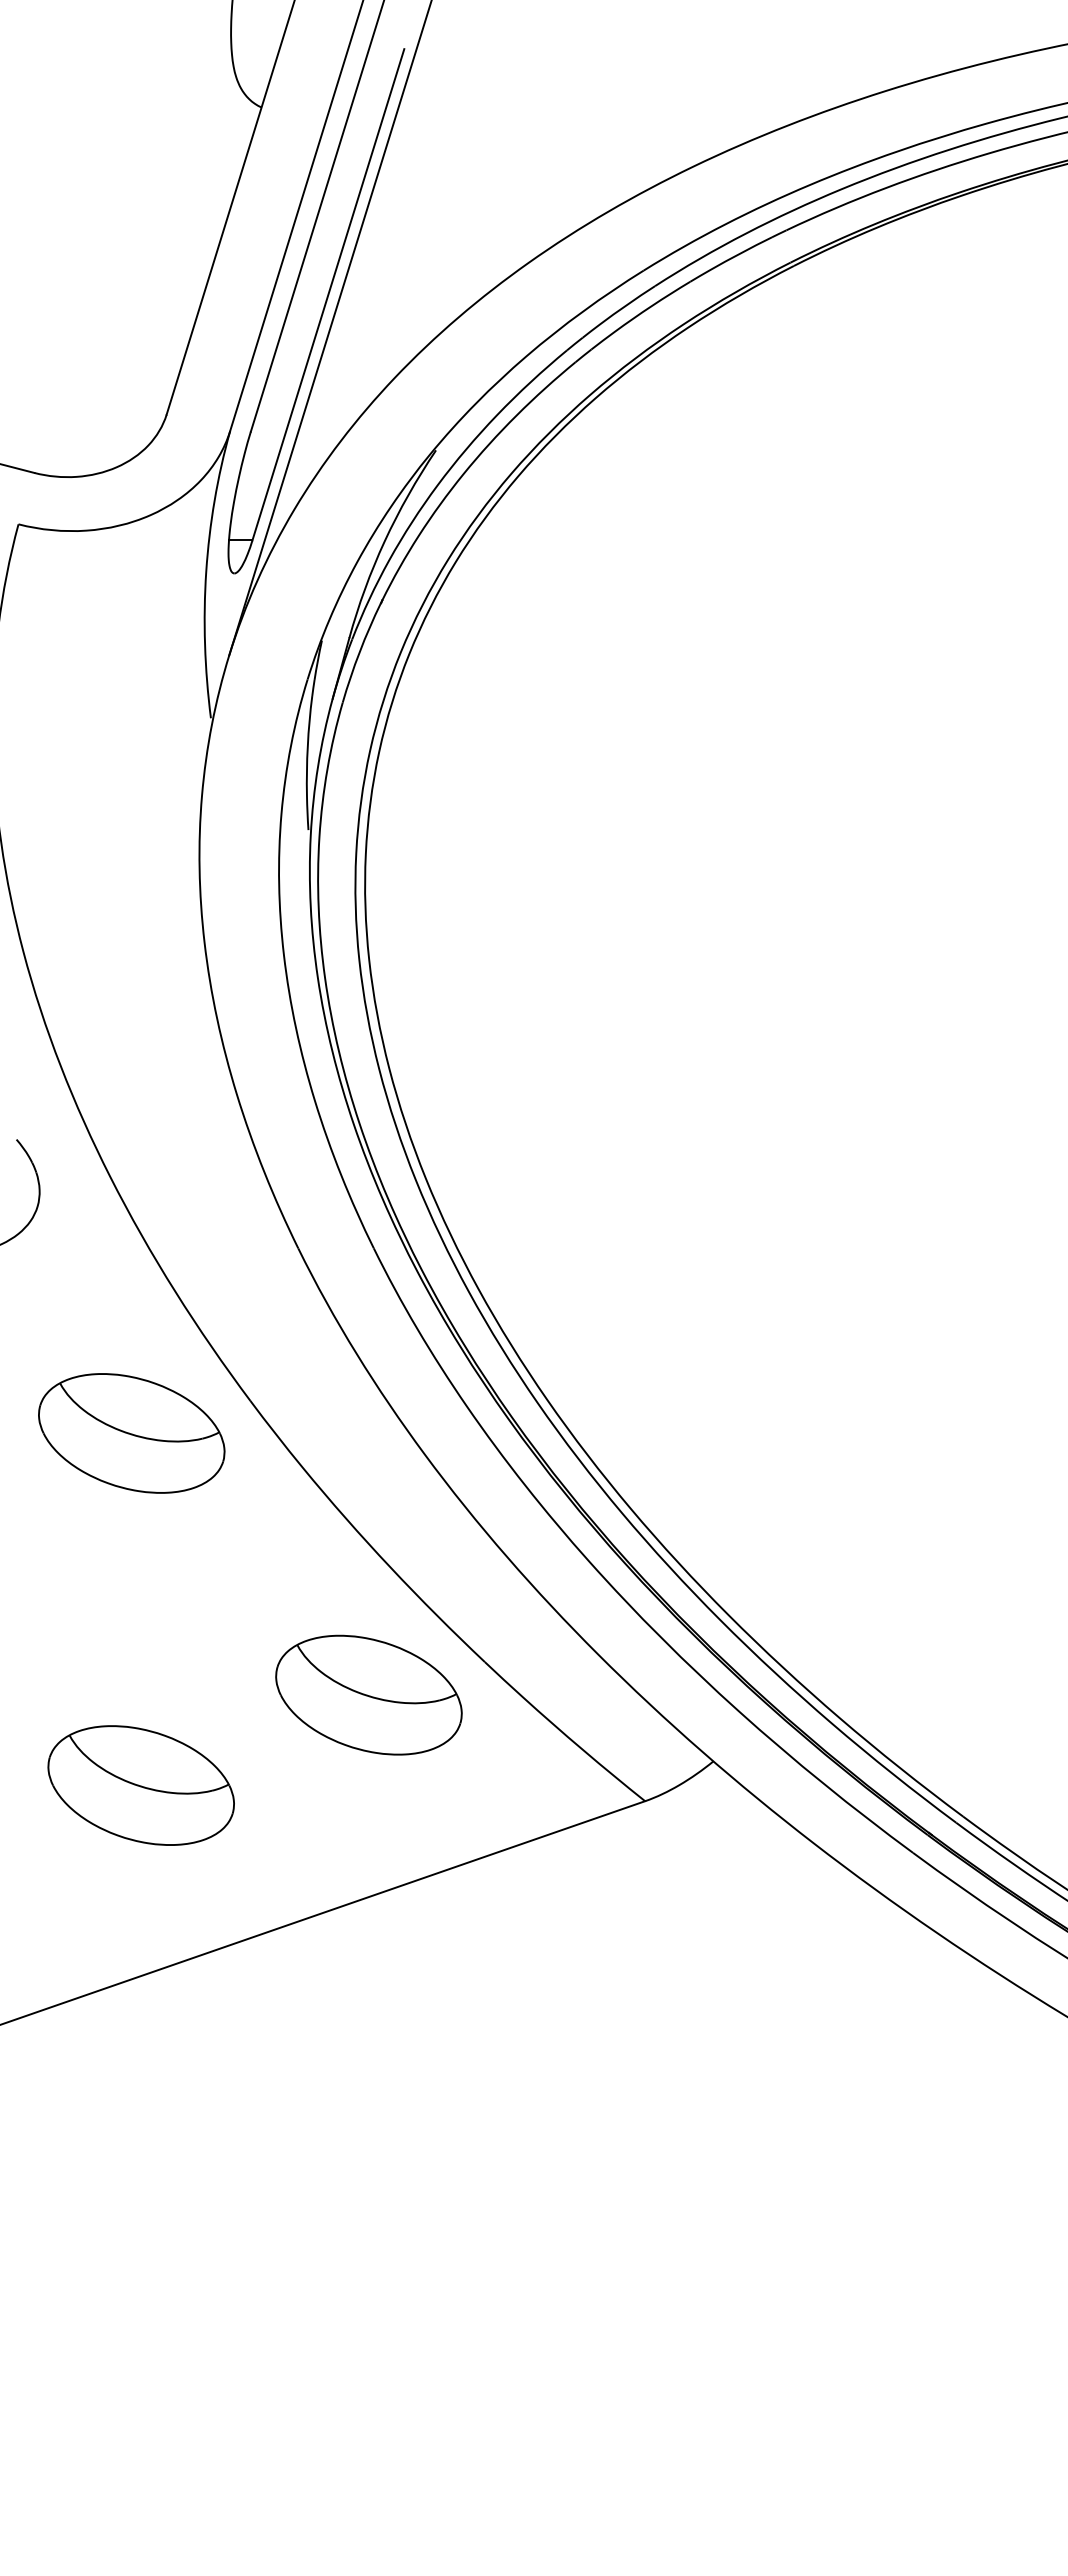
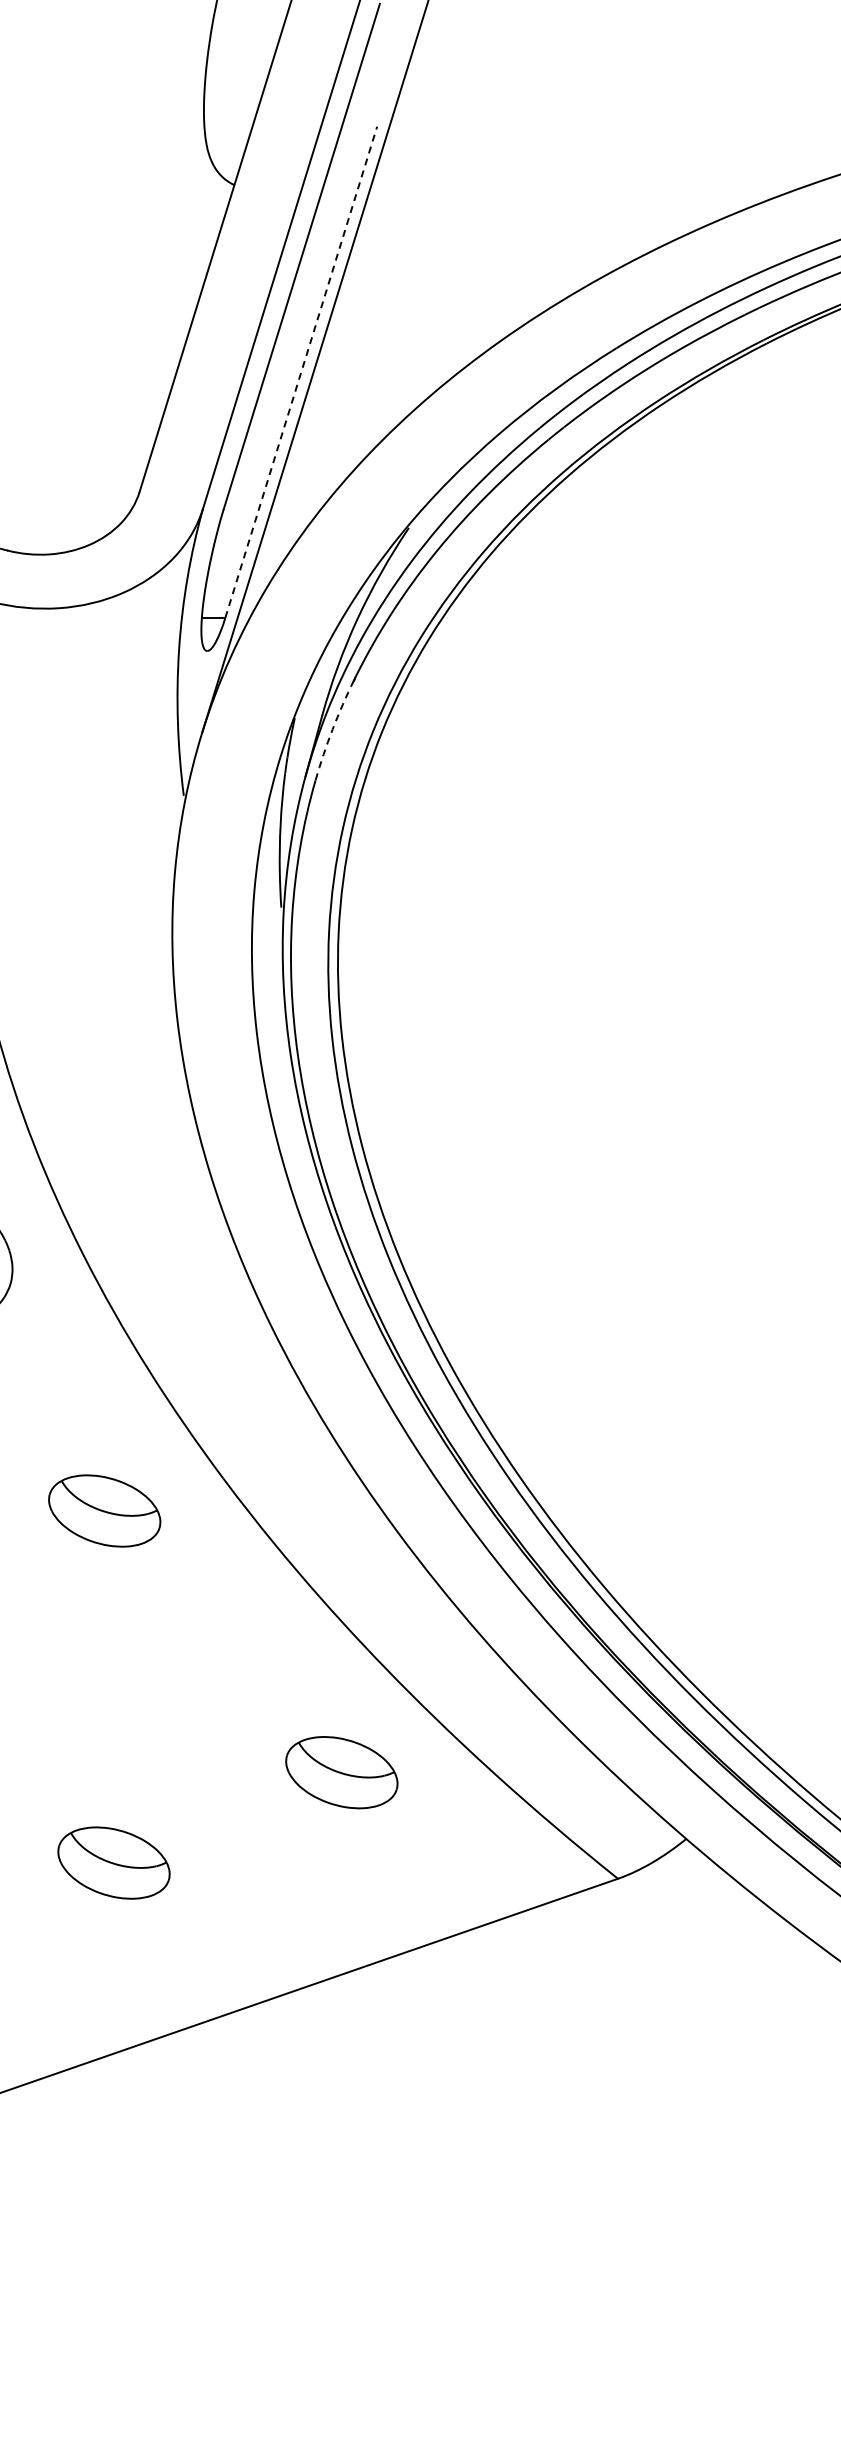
line: (328, 294) -> (301, 372), solid -> dashed
arc: (359, 652) -> (332, 730), solid -> dashed
part: (131, 1433) -> (104, 1511), size x0.6
part: (368, 1694) -> (341, 1772), size x0.6
part: (140, 1785) -> (113, 1863), size x0.6

